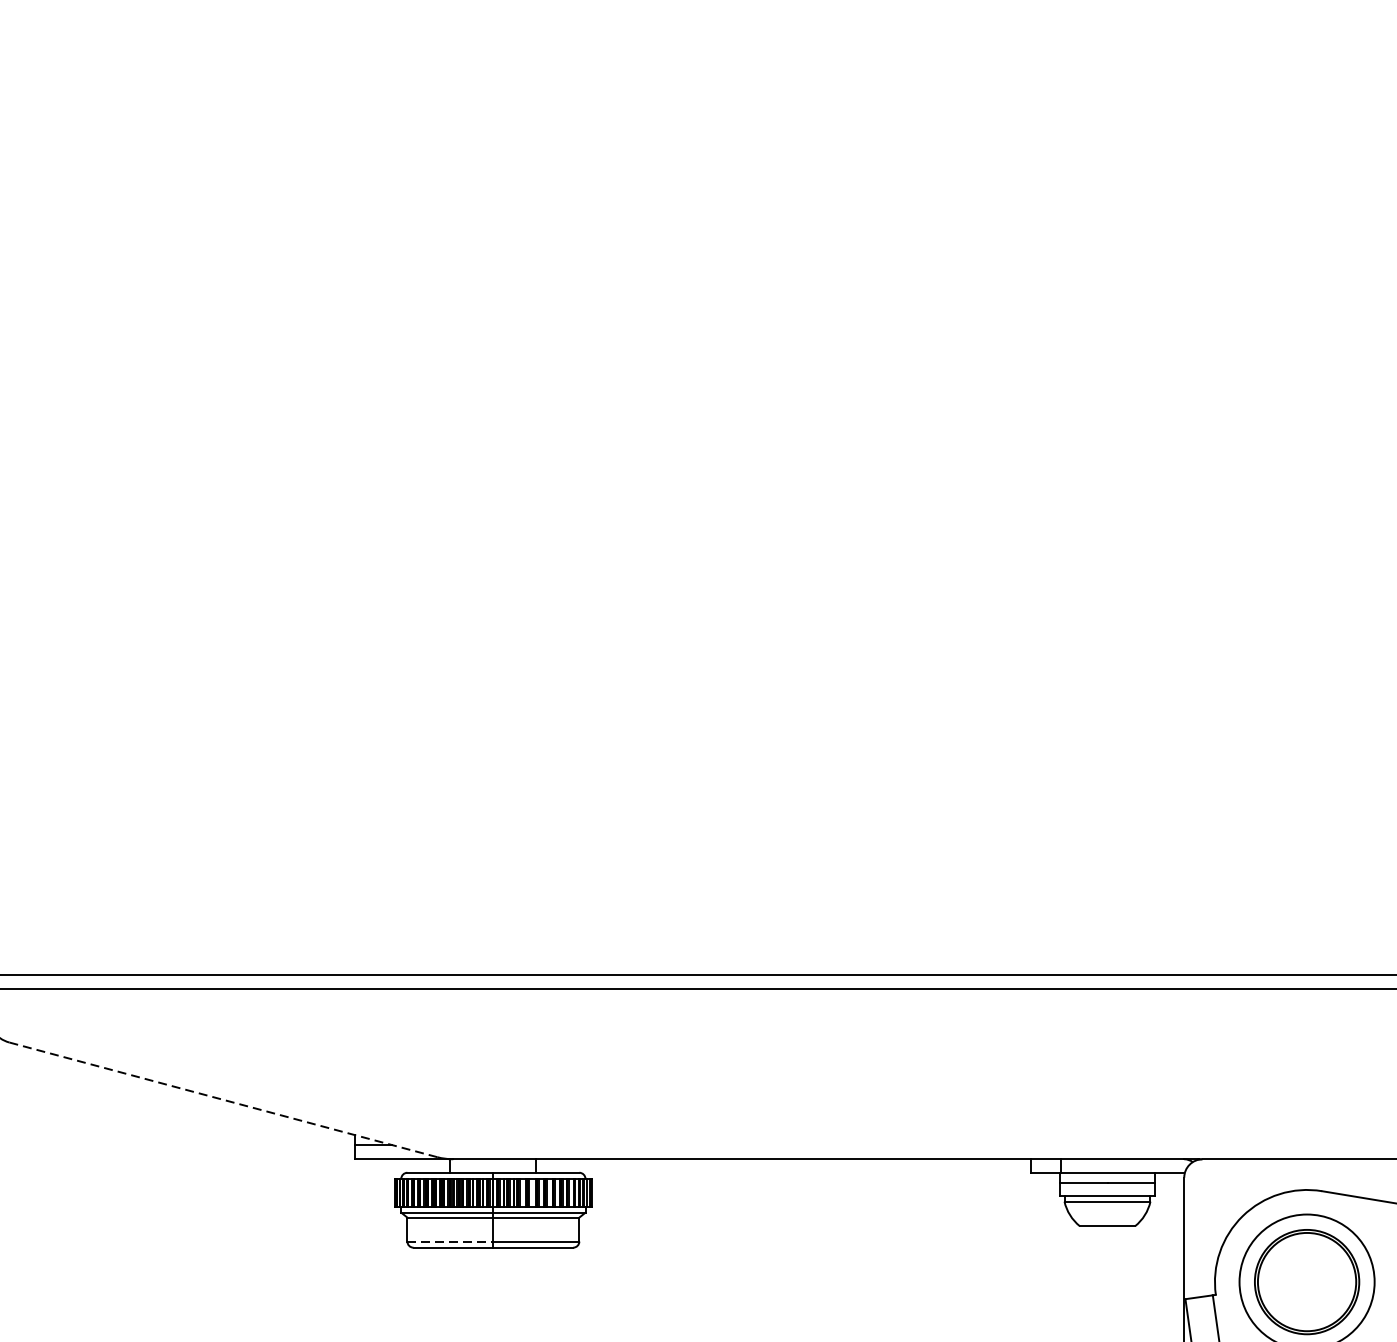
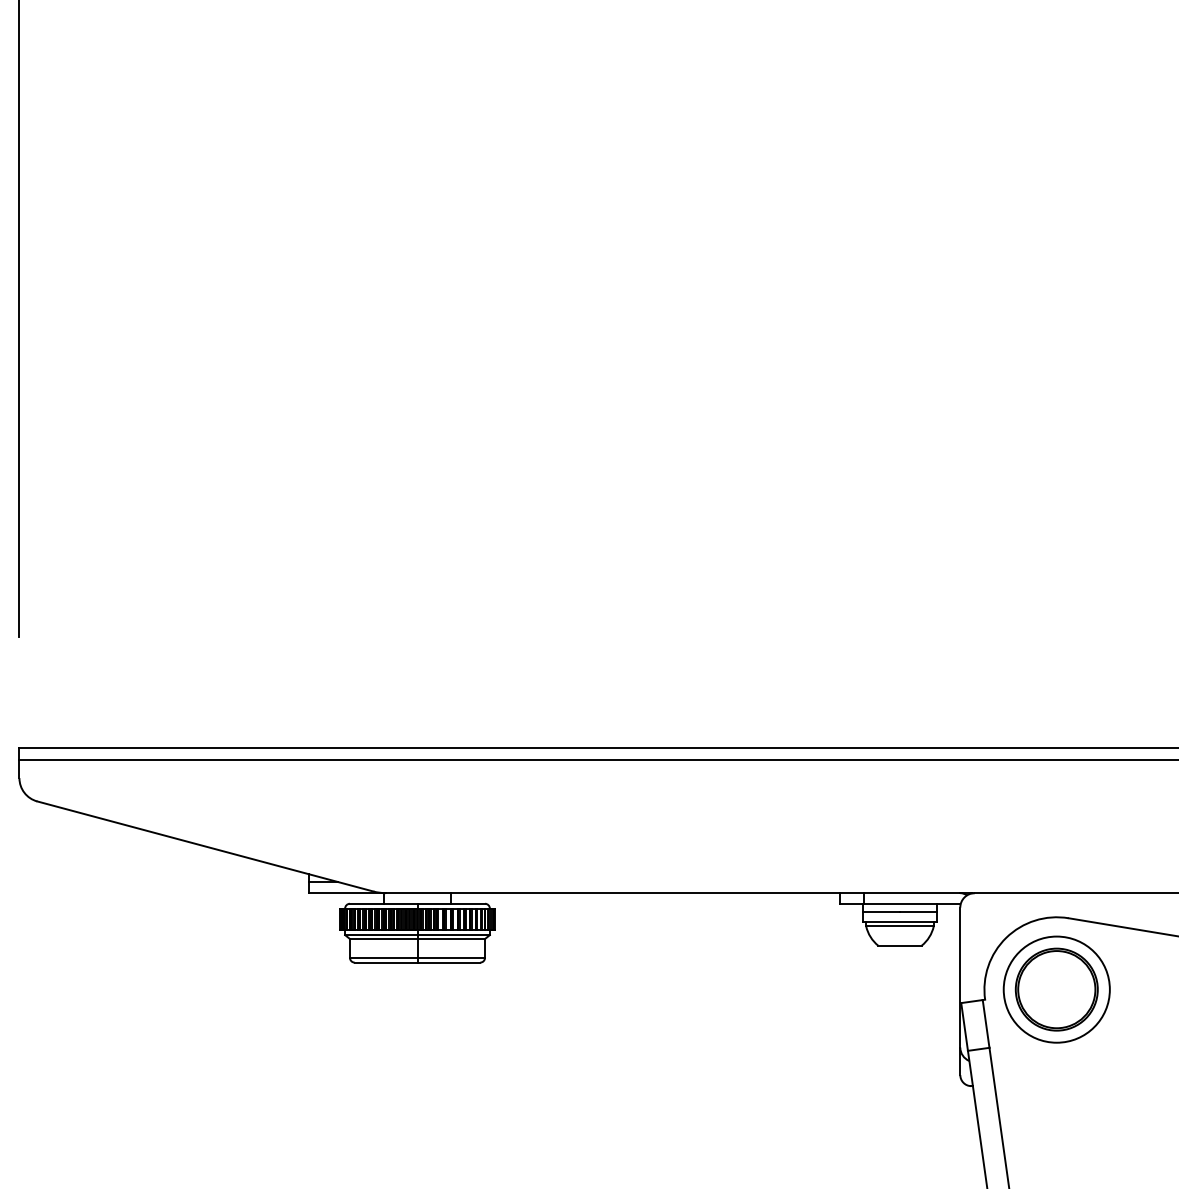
line: (223, 1099) -> (205, 846), dashed -> solid
line: (450, 1241) -> (383, 957), dashed -> solid

